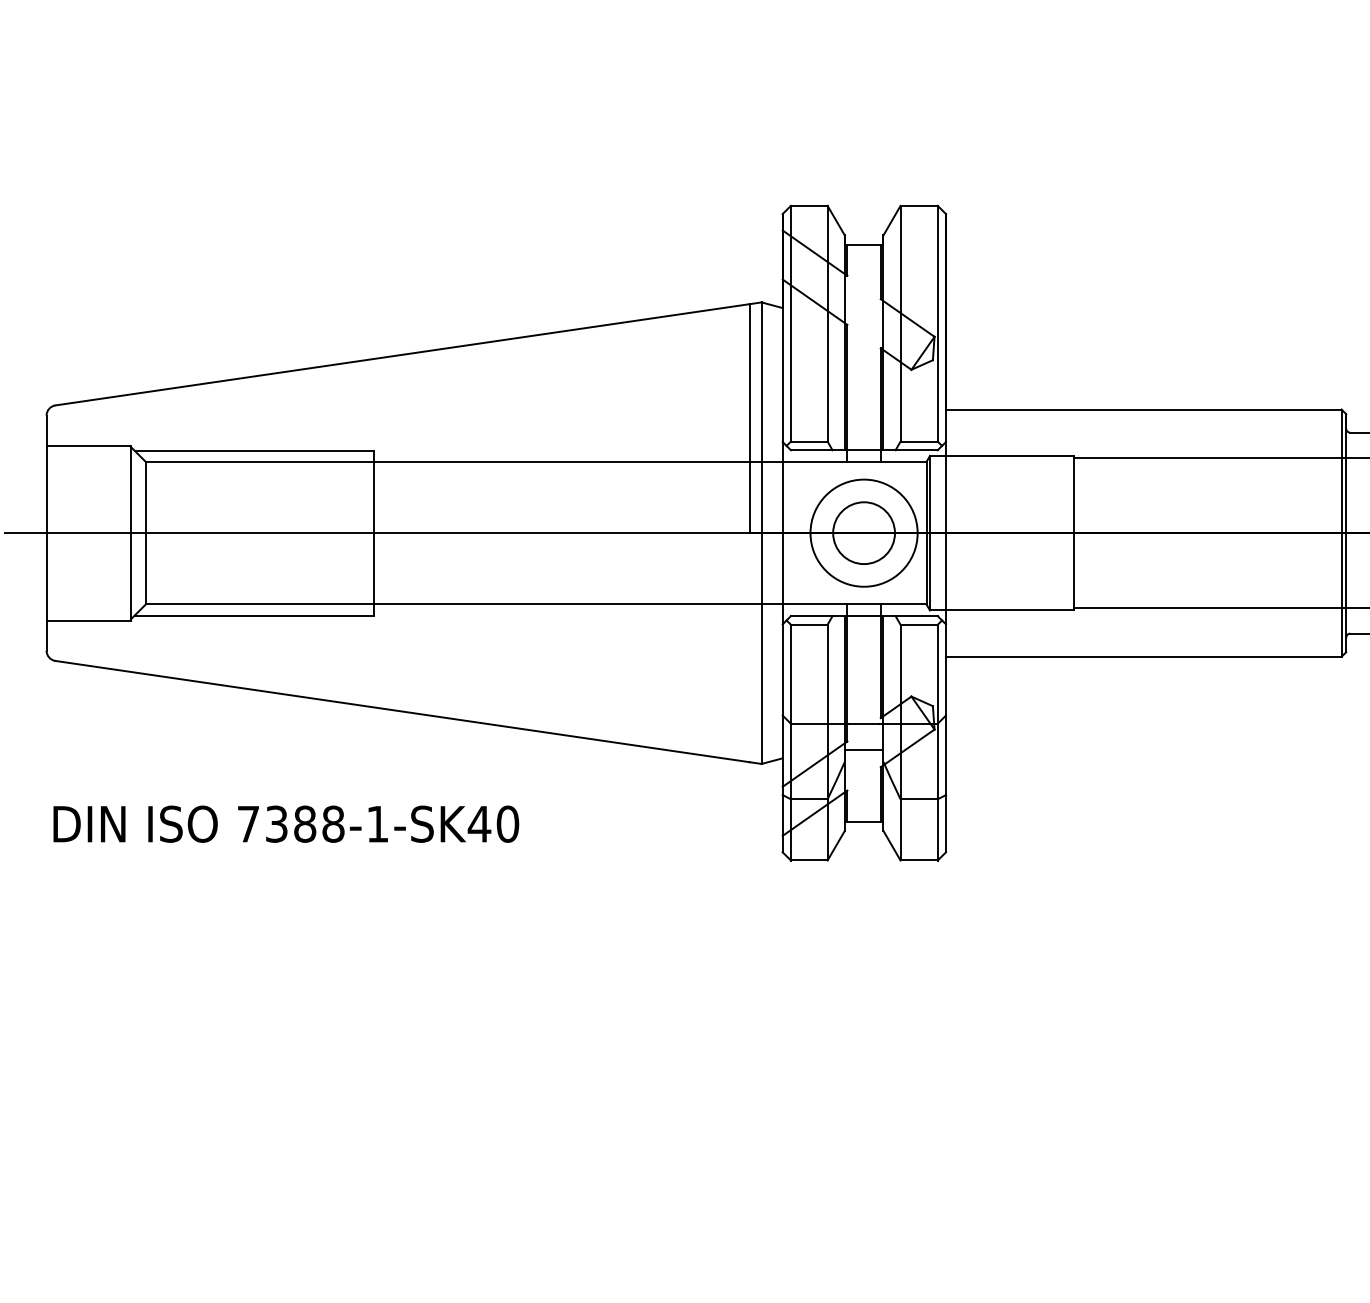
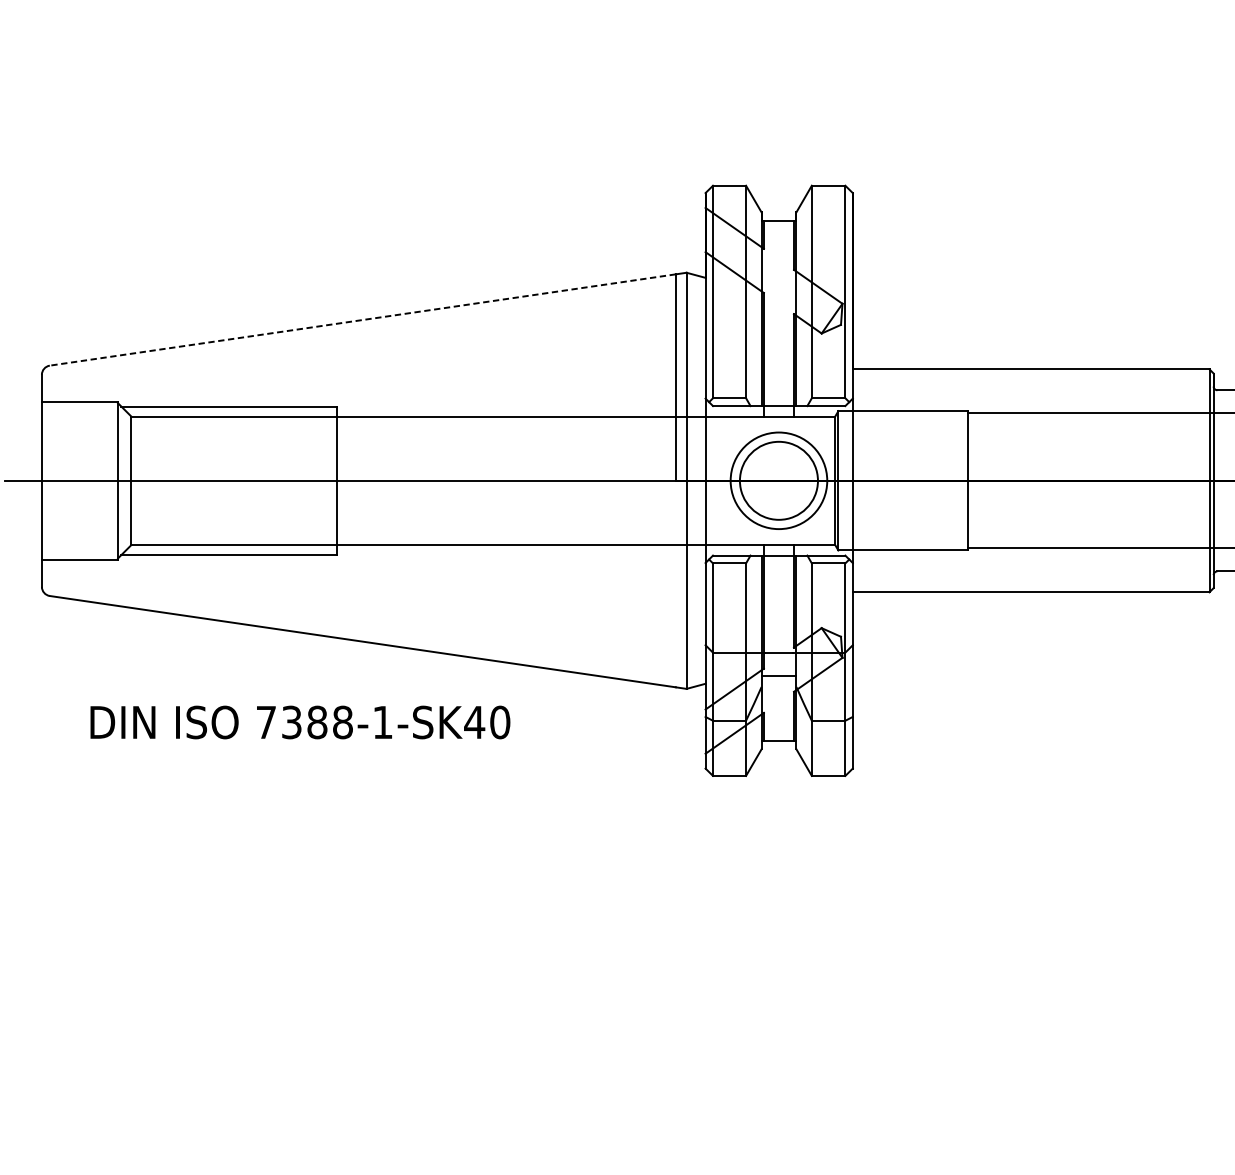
line: (402, 354) -> (362, 319), solid -> dashed
circle: (863, 533) -> (778, 481), size x1.4
text: (286, 823) -> (300, 721), moved

